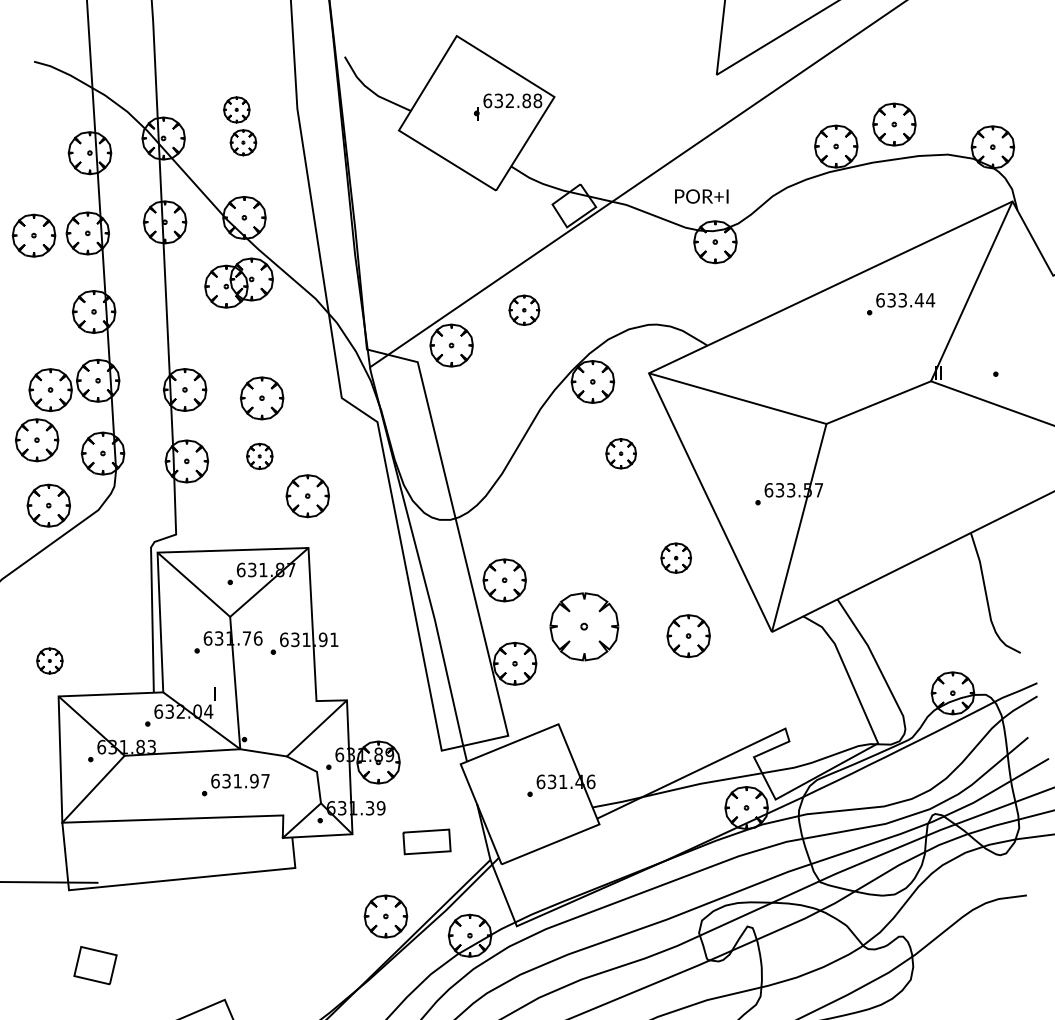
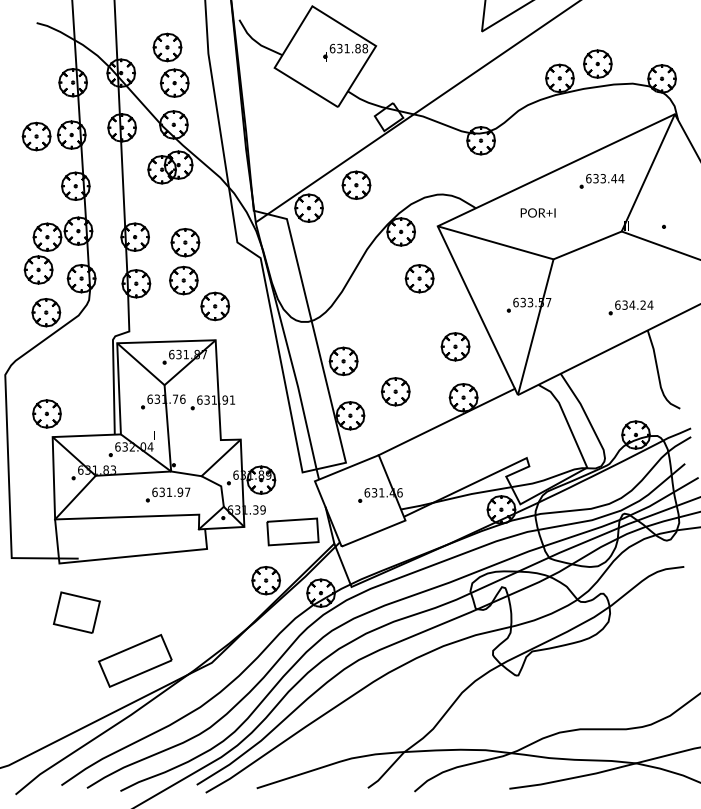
text: (509, 100) -> (346, 48), 632.88 -> 631.88
part: (239, 125) -> (170, 64), size x1.67
text: (700, 195) -> (537, 212), moved
part: (524, 309) -> (356, 184), size x1.43
part: (620, 453) -> (419, 278), size x1.43
part: (259, 456) -> (183, 280), size x1.67
part: (944, 497) -> (630, 307), added
part: (676, 557) -> (455, 346), size x1.43
part: (584, 626) -> (395, 391), size x0.62
part: (49, 660) -> (46, 413), size x1.67
line: (662, 672) -> (446, 421), added
part: (426, 841) -> (292, 531), size x1.67
part: (95, 965) -> (76, 612), size x1.67

